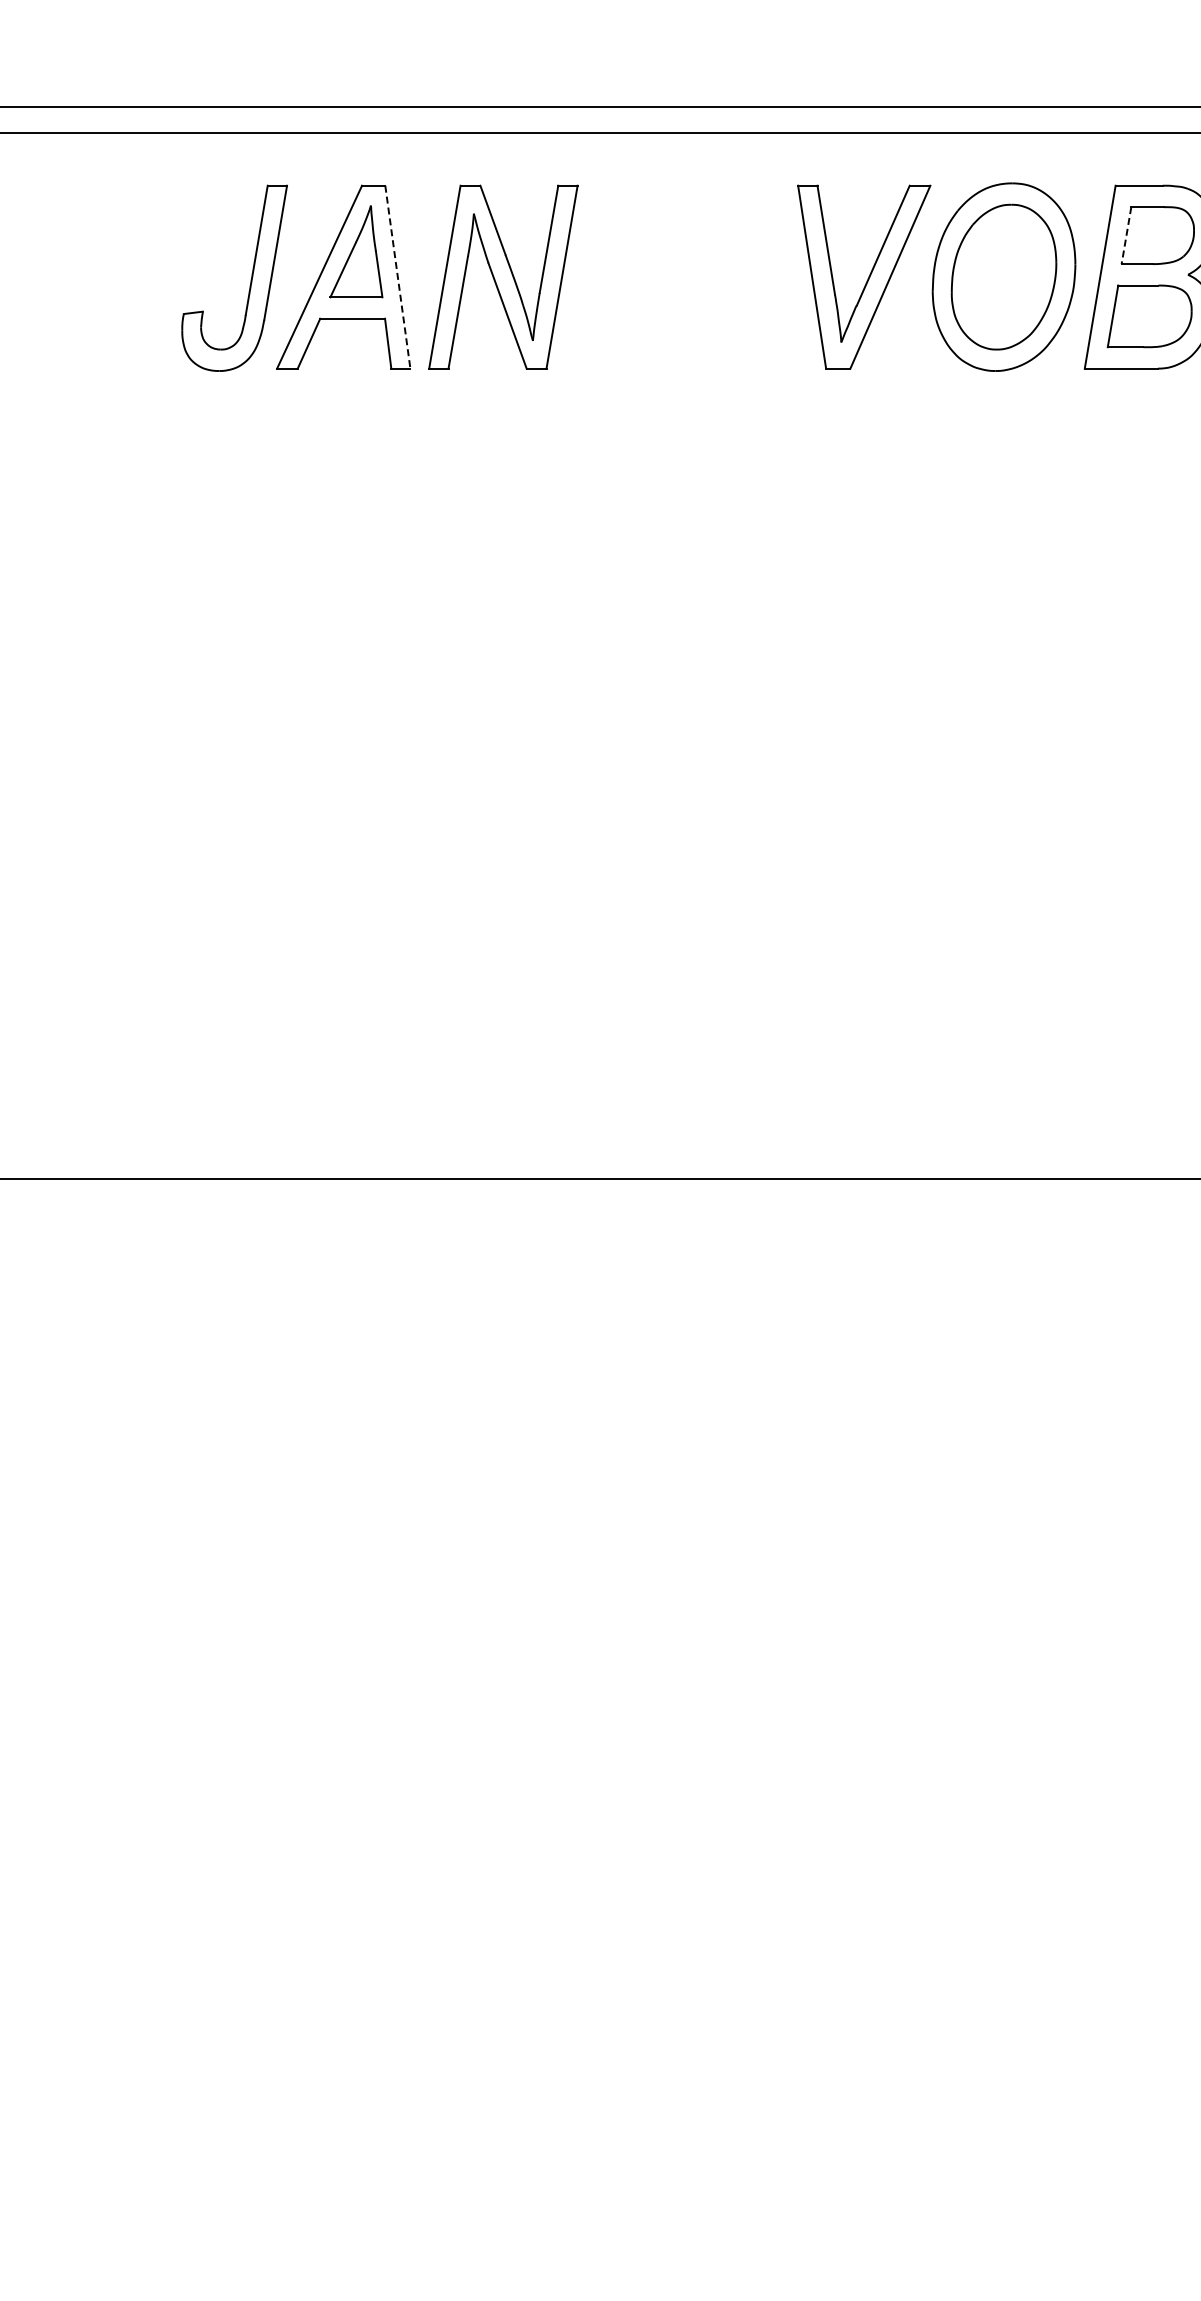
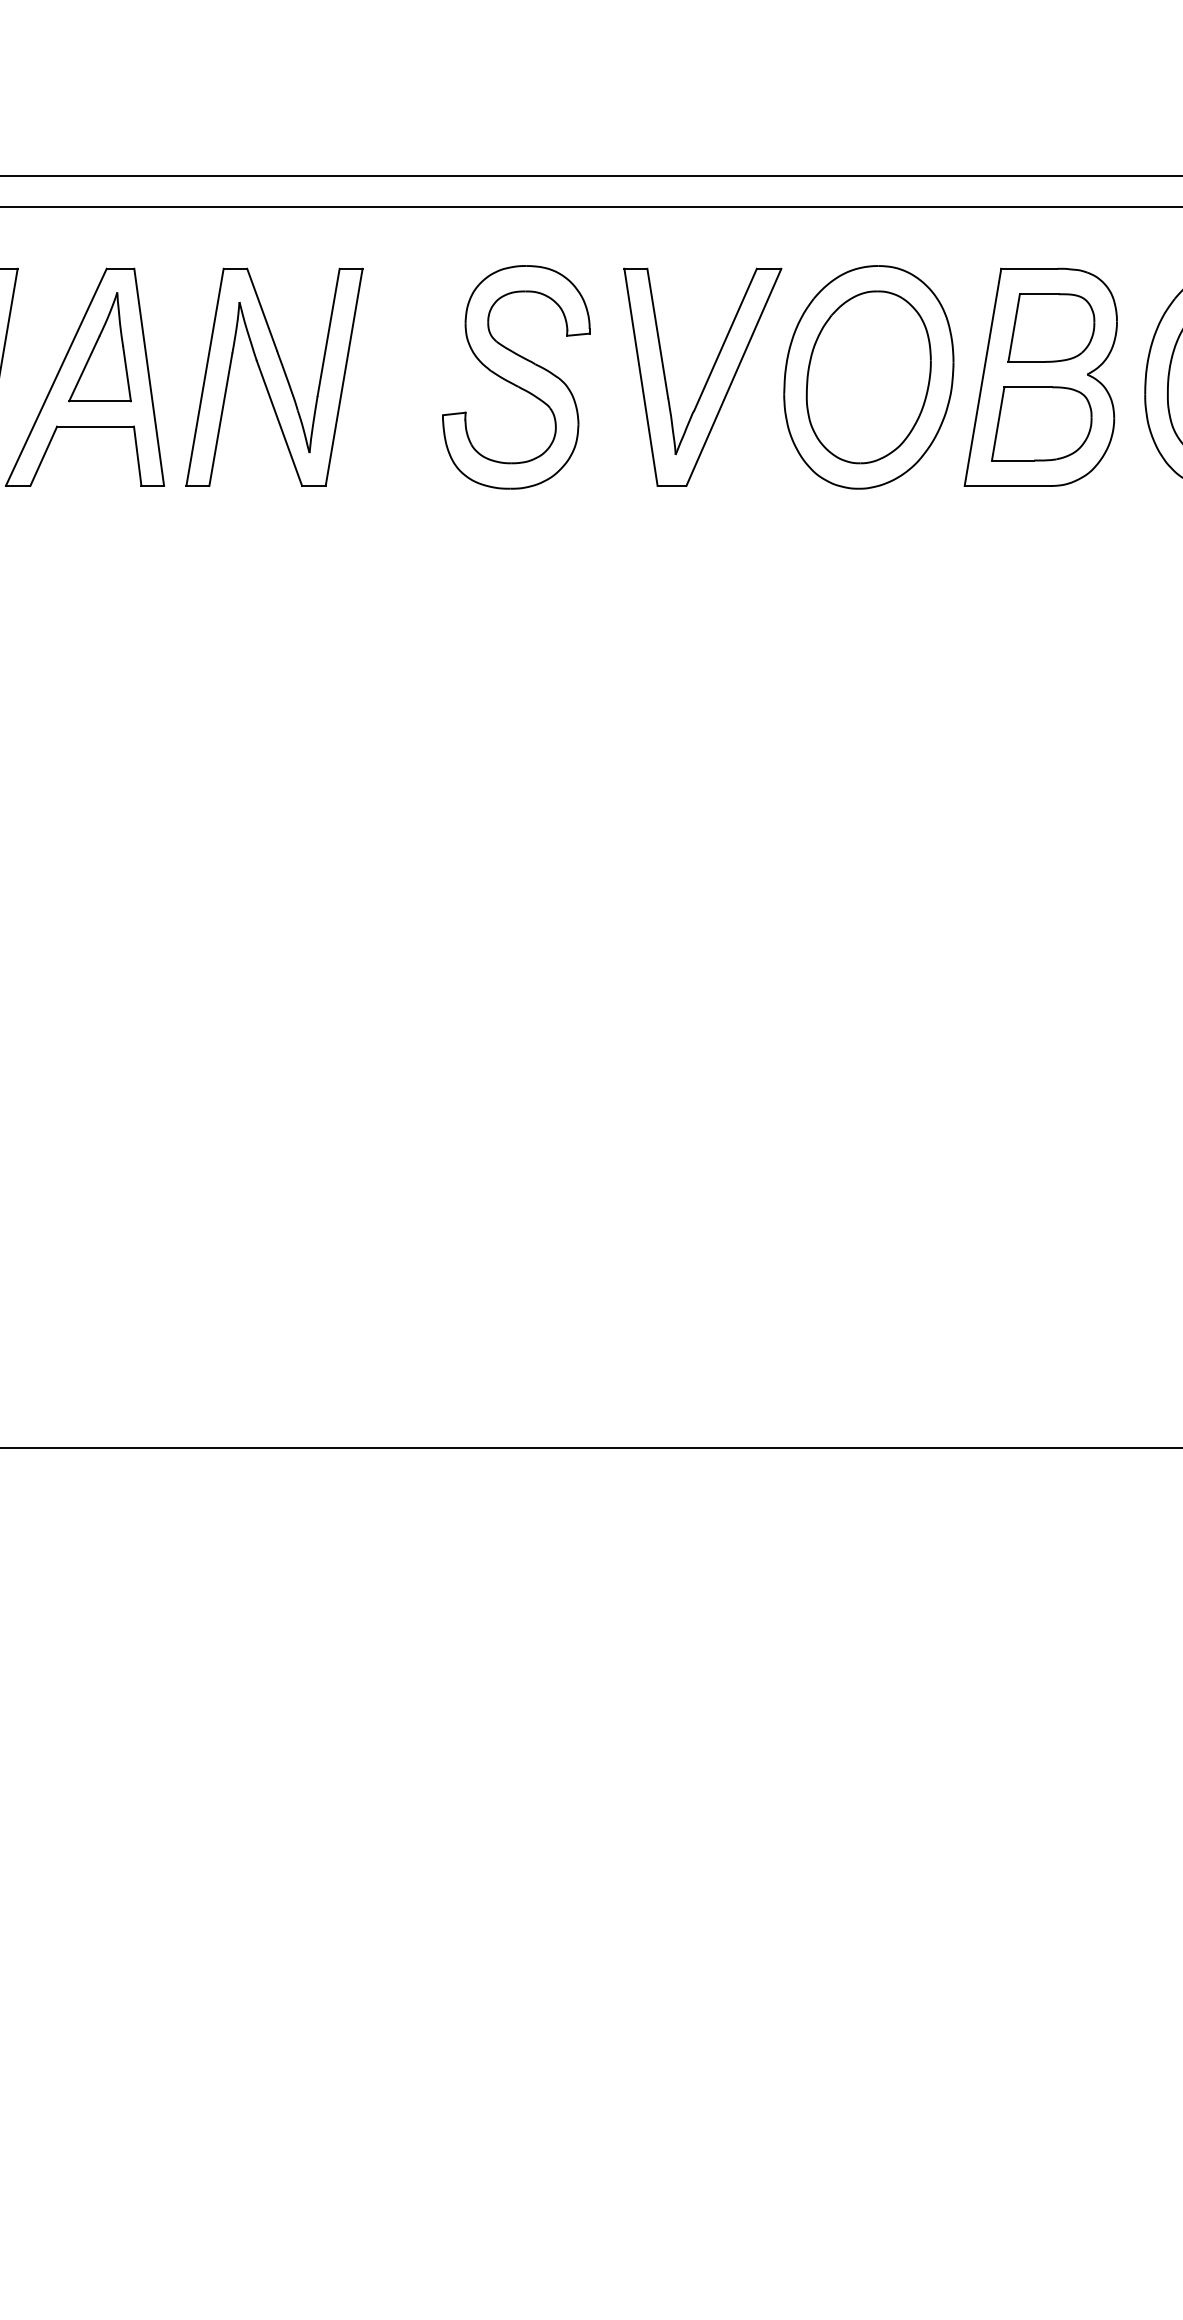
line: (1126, 235) -> (1014, 327), dashed -> solid
part: (706, 276) -> (515, 376), added
line: (397, 277) -> (148, 377), dashed -> solid

